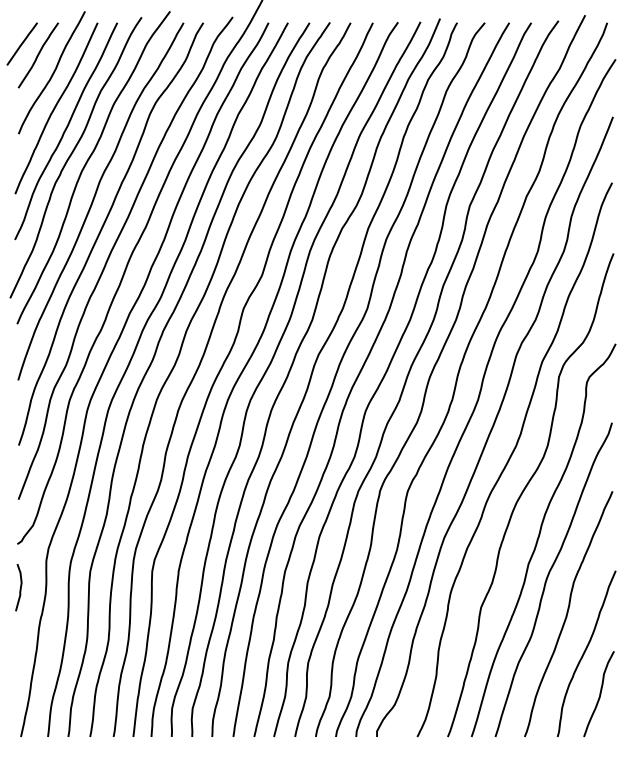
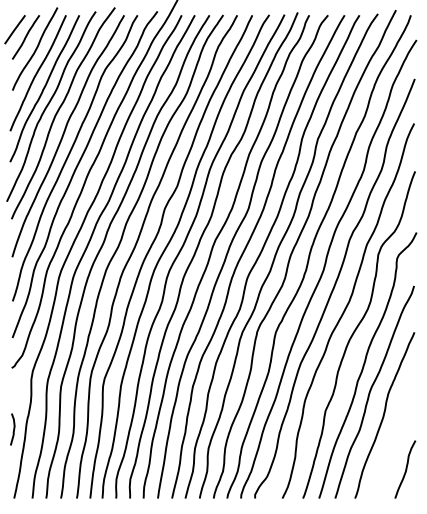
curve: (19, 587) -> (13, 429), moved
curve: (585, 652) -> (396, 441), removed

